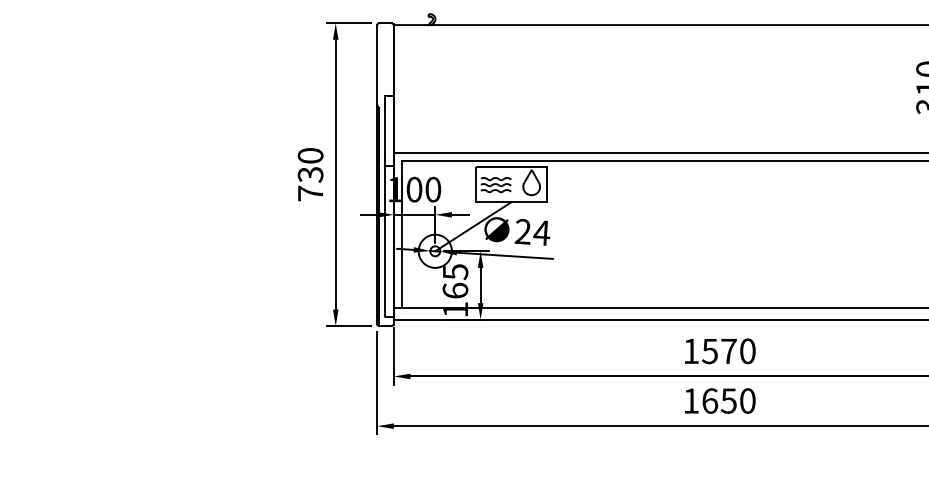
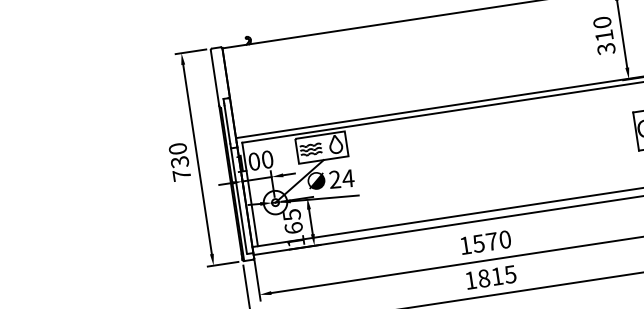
text: (728, 400) -> (496, 276), 1650 -> 1815

